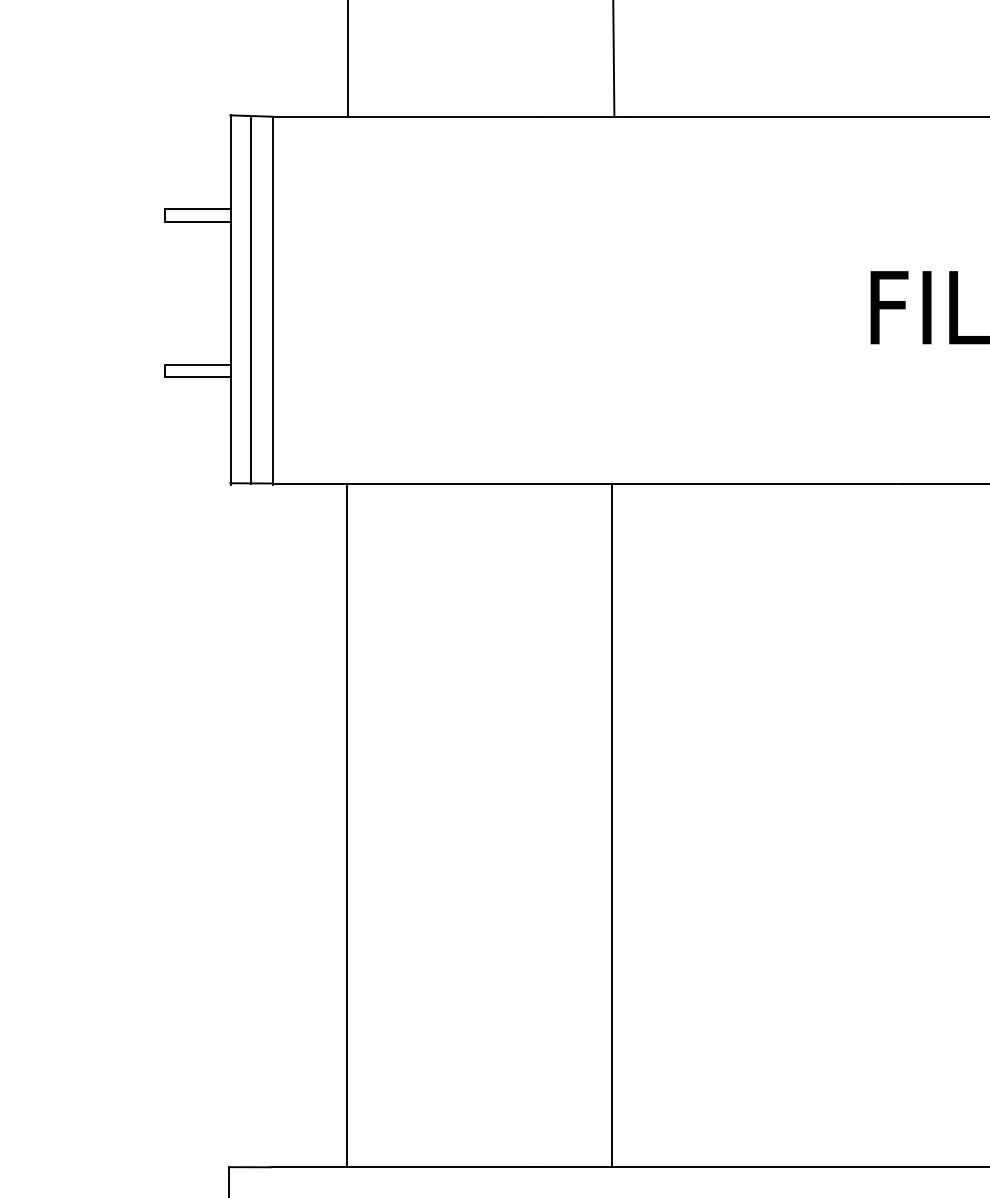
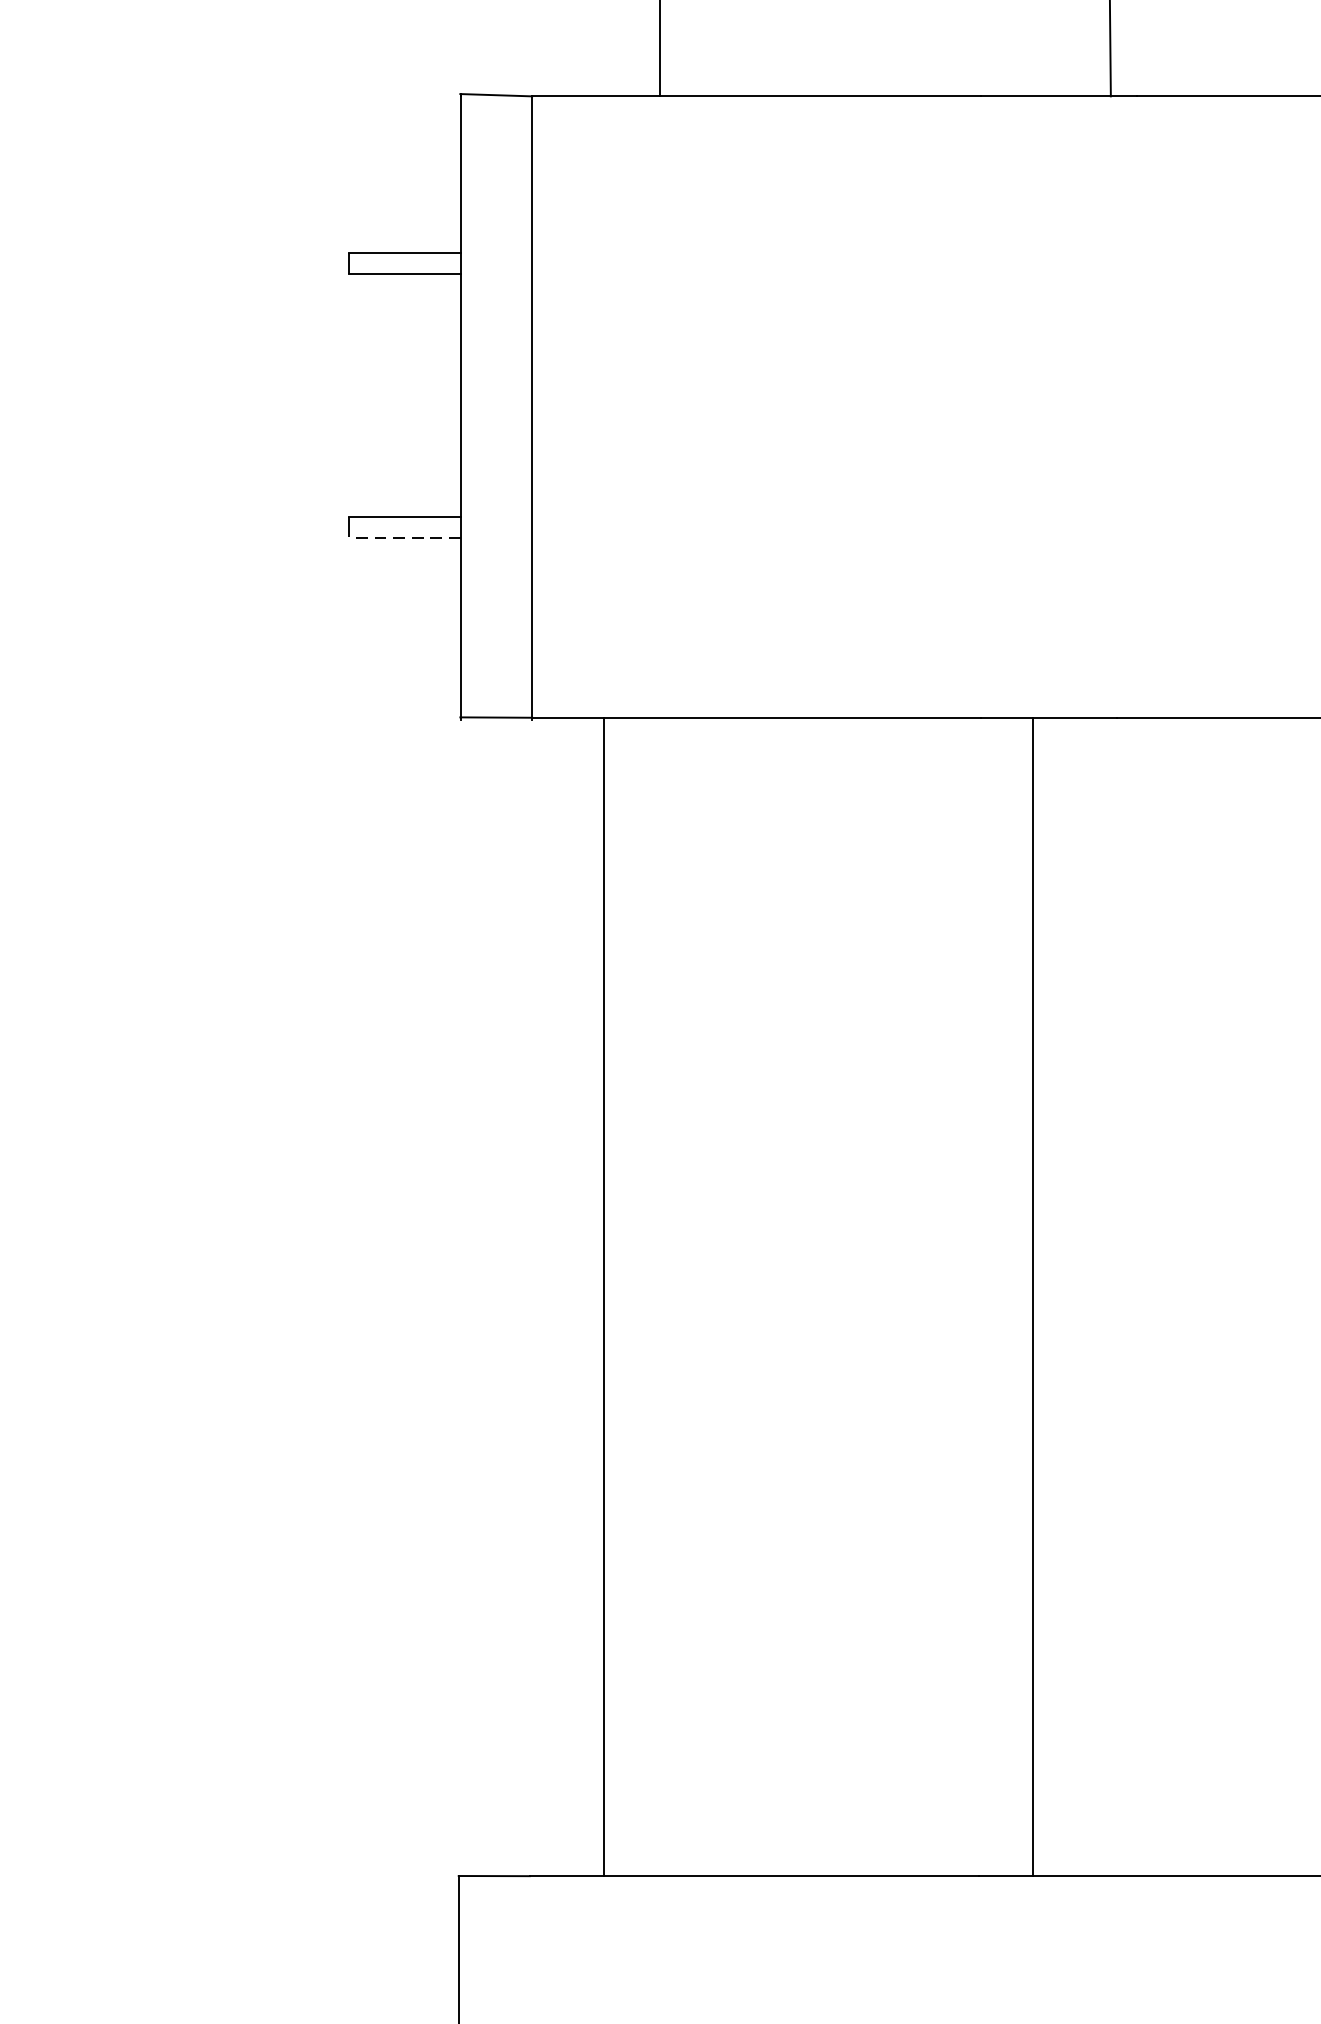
line: (251, 299) -> (496, 406), removed
line: (197, 377) -> (404, 538), solid -> dashed
line: (347, 825) -> (604, 1297), moved
line: (611, 825) -> (1033, 1297), moved

